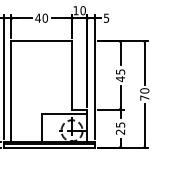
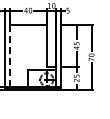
line: (11, 91) -> (9, 55), solid -> dashed

